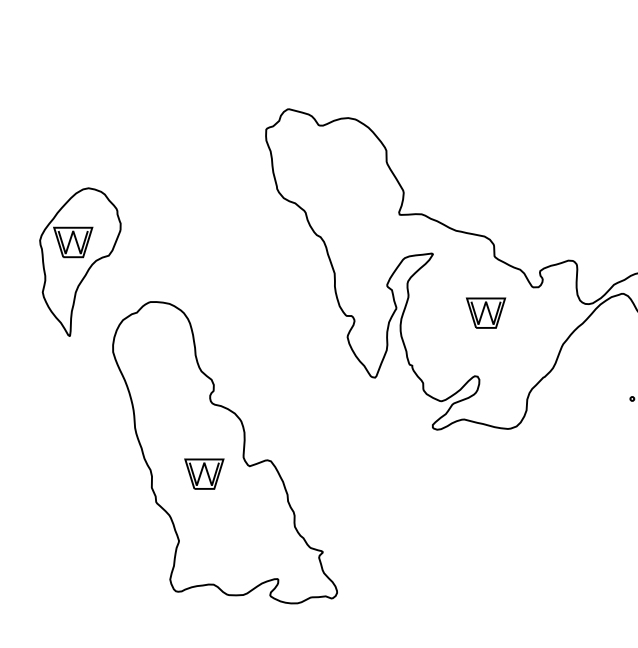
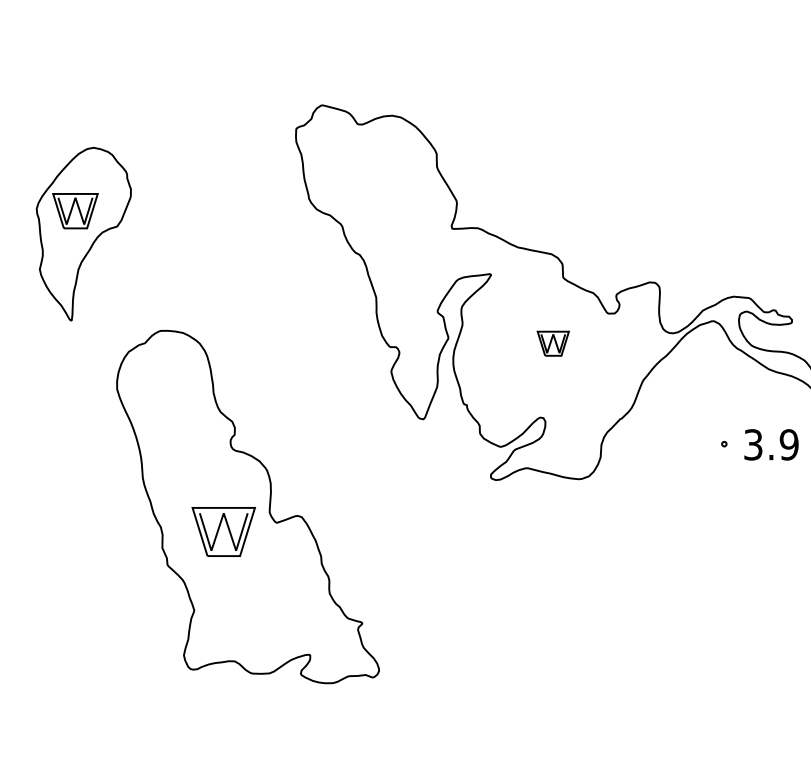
part: (80, 261) -> (83, 233), moved
part: (486, 312) -> (553, 343), size x0.7
part: (204, 474) -> (223, 532), size x1.4

